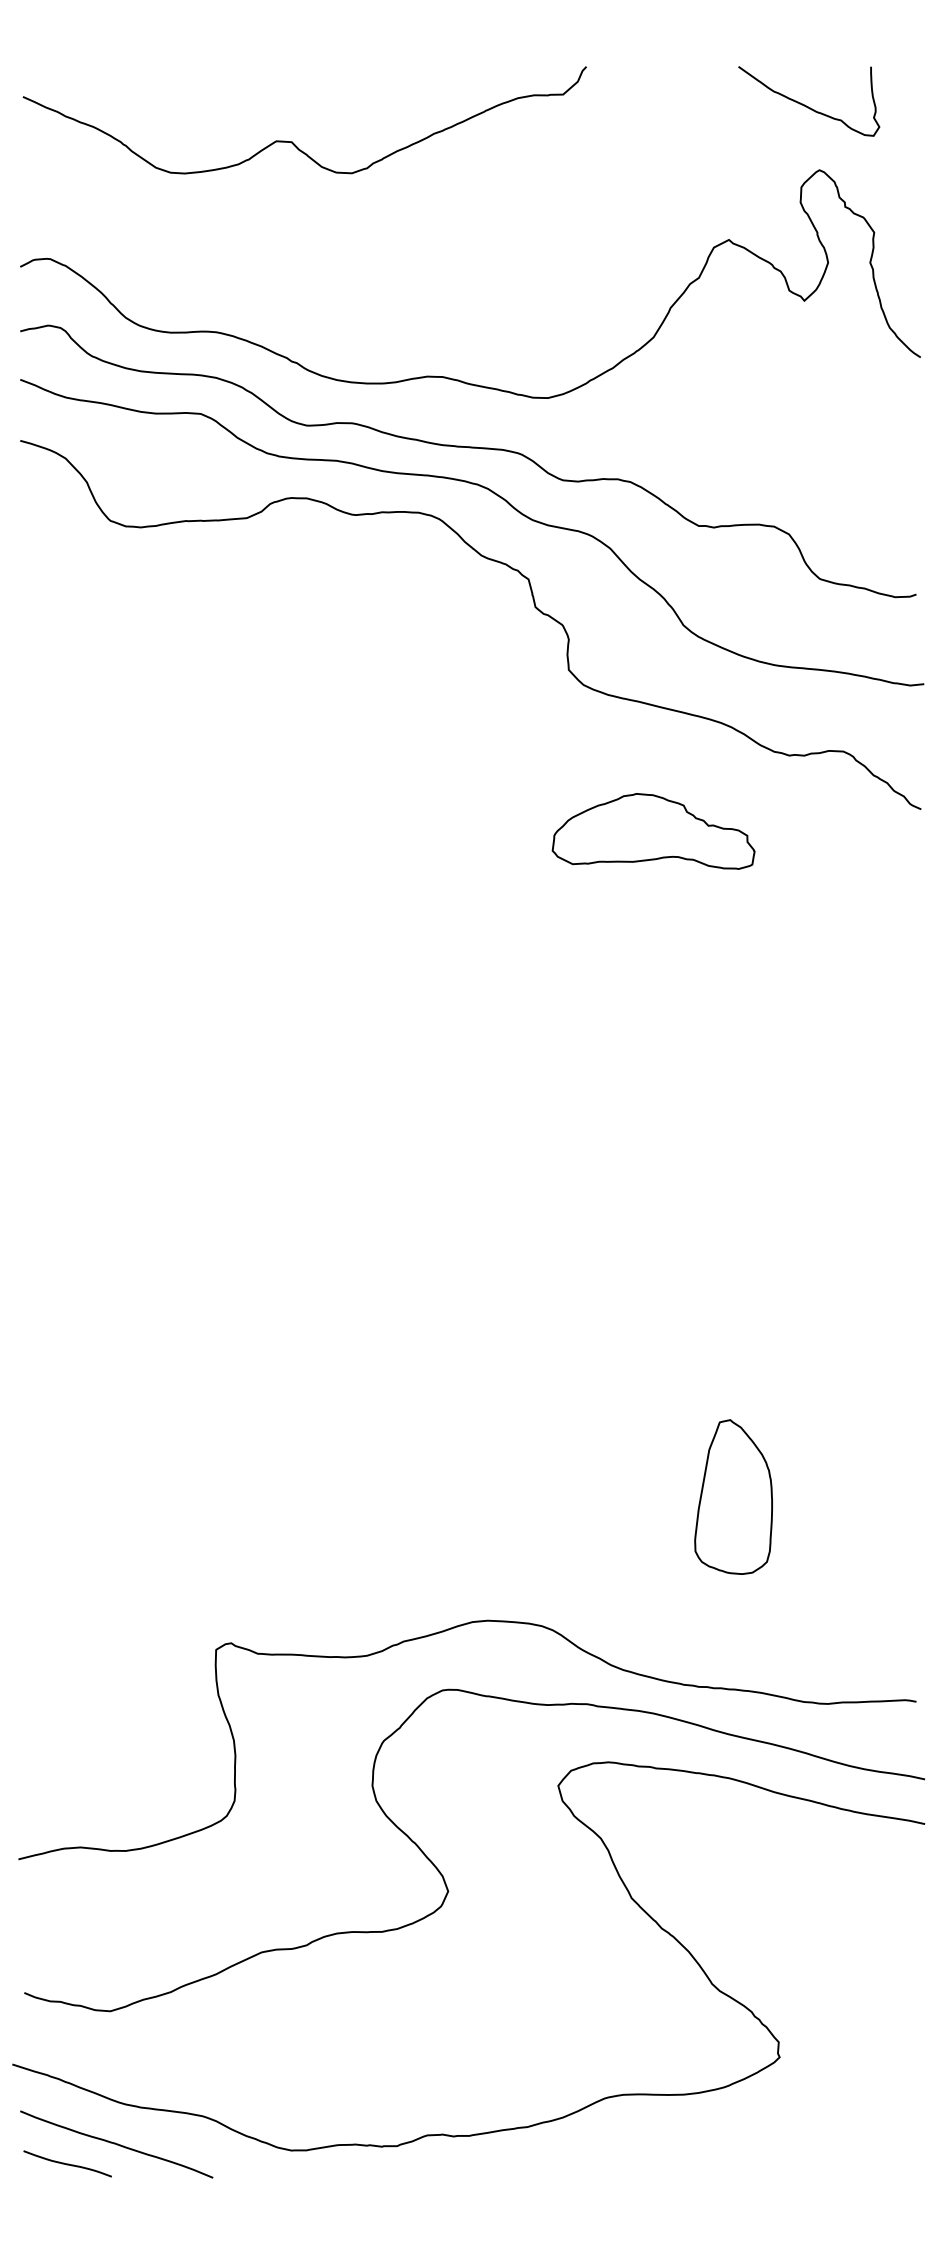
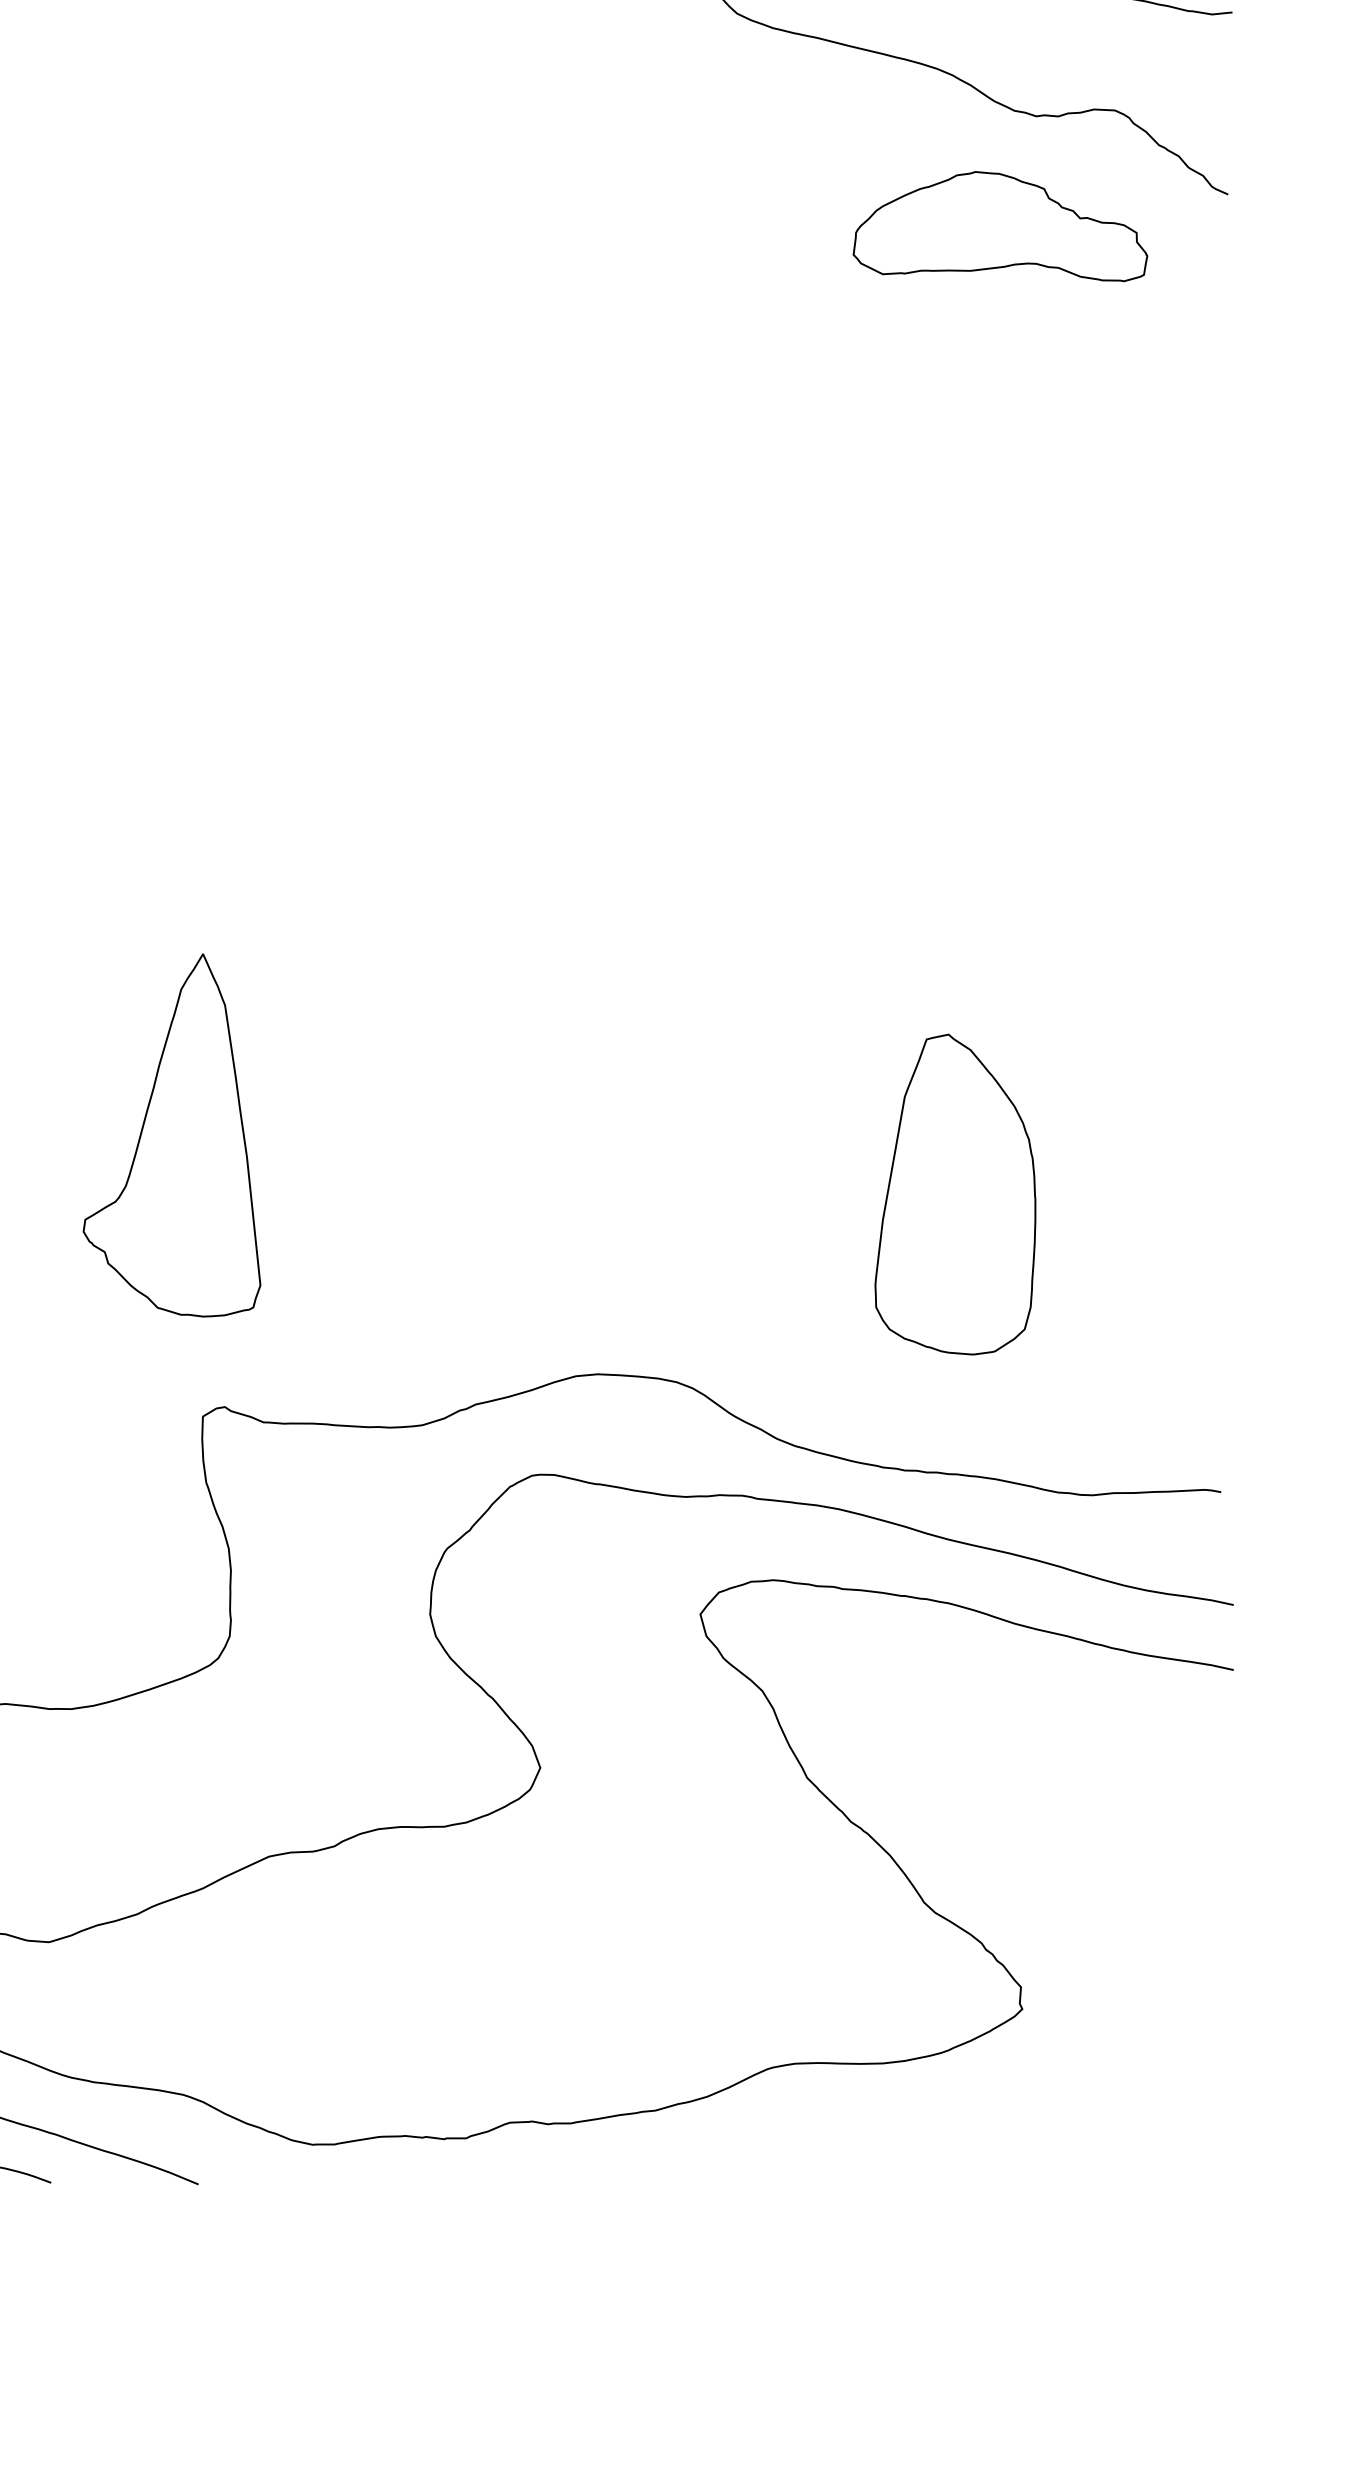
part: (653, 831) -> (1000, 226), moved
part: (194, 1456) -> (171, 1135), added
part: (733, 1496) -> (955, 1193), size x1.43

